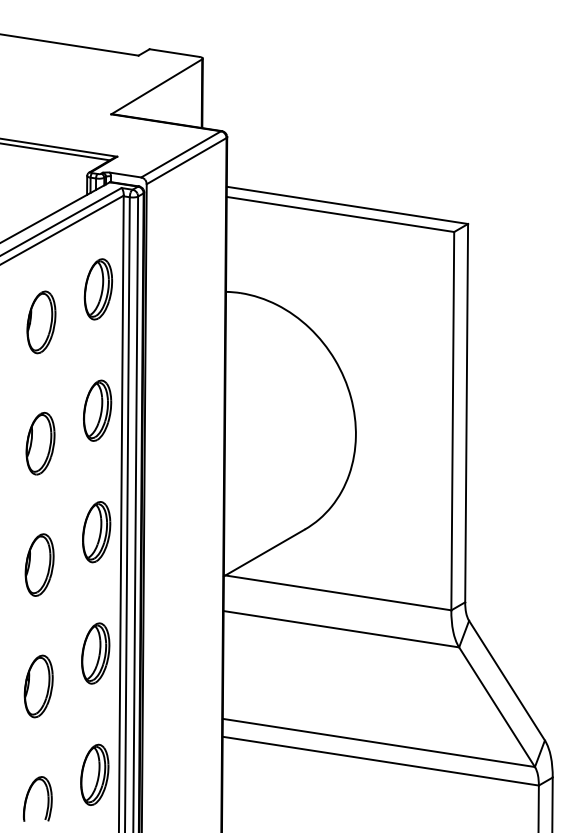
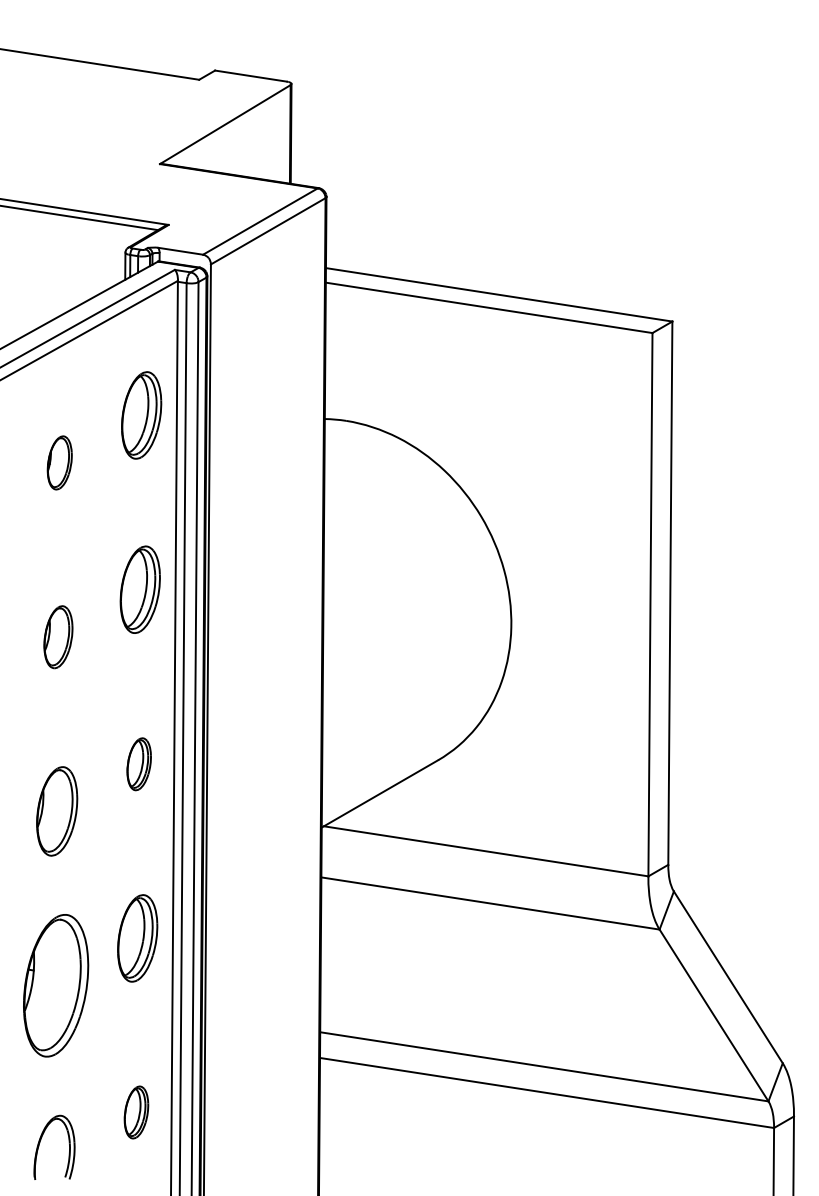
part: (41, 322) -> (59, 463), size x0.6
part: (40, 443) -> (58, 636), size x0.7
part: (96, 532) -> (138, 764), size x0.6
part: (38, 686) -> (55, 985), size x1.6
part: (94, 774) -> (135, 1112), size x0.6

